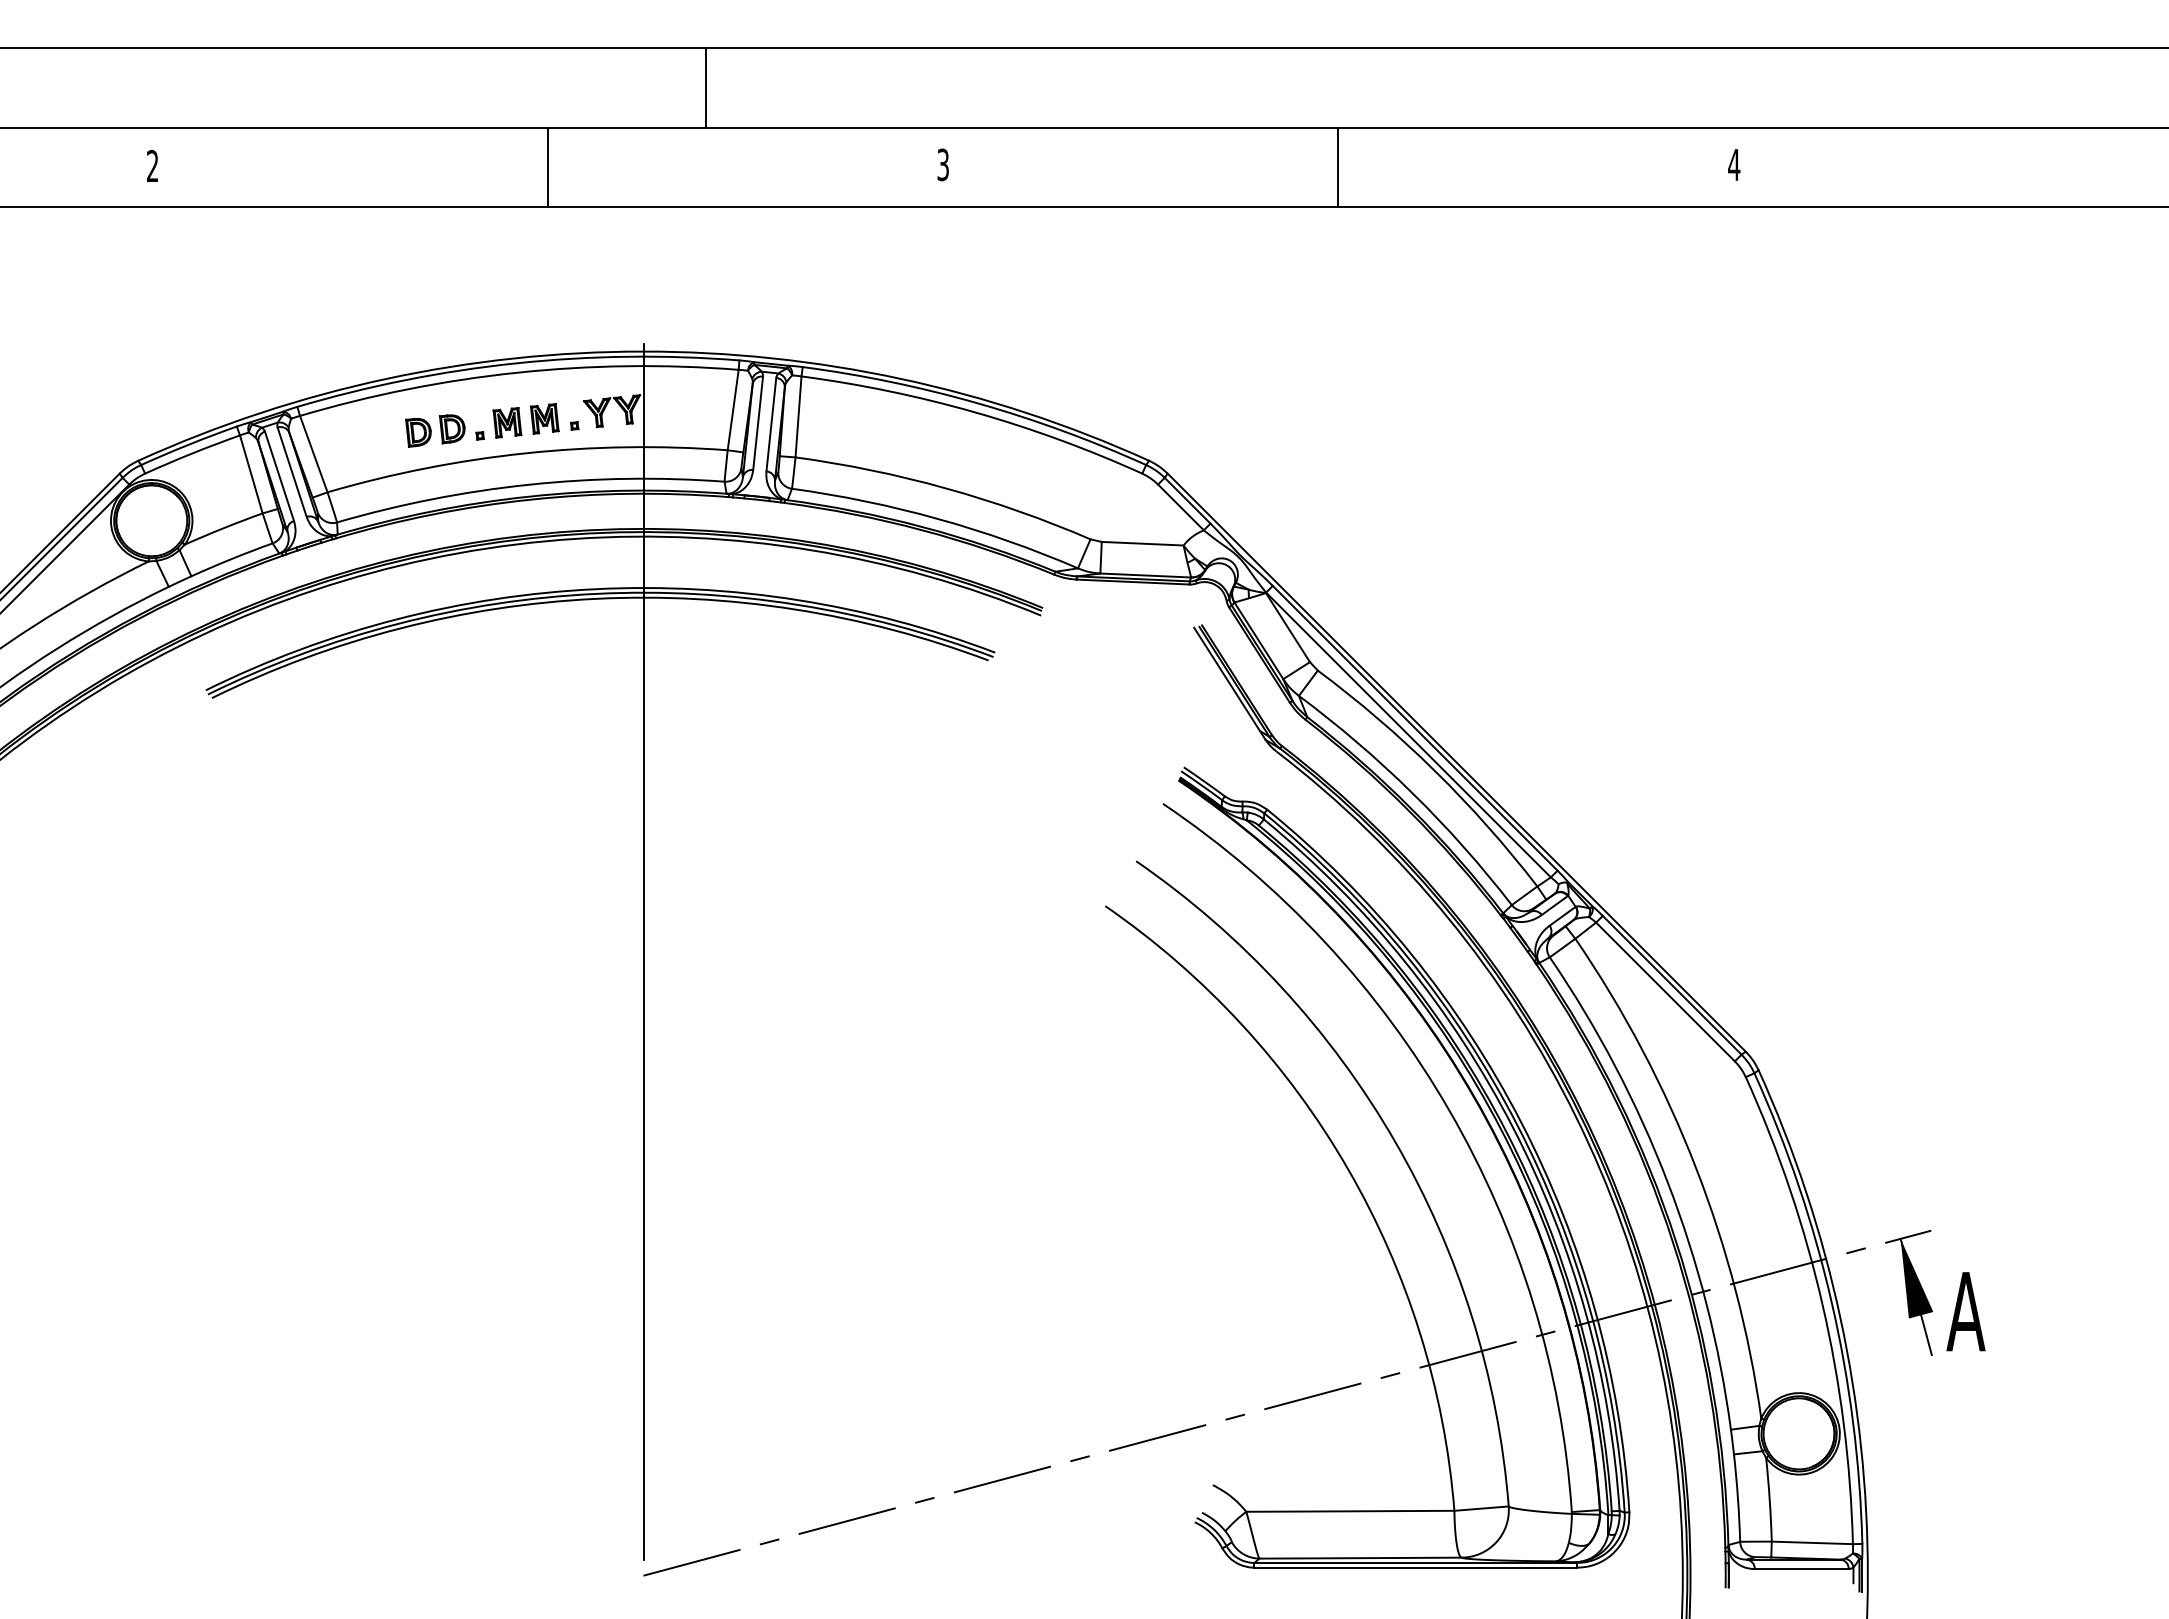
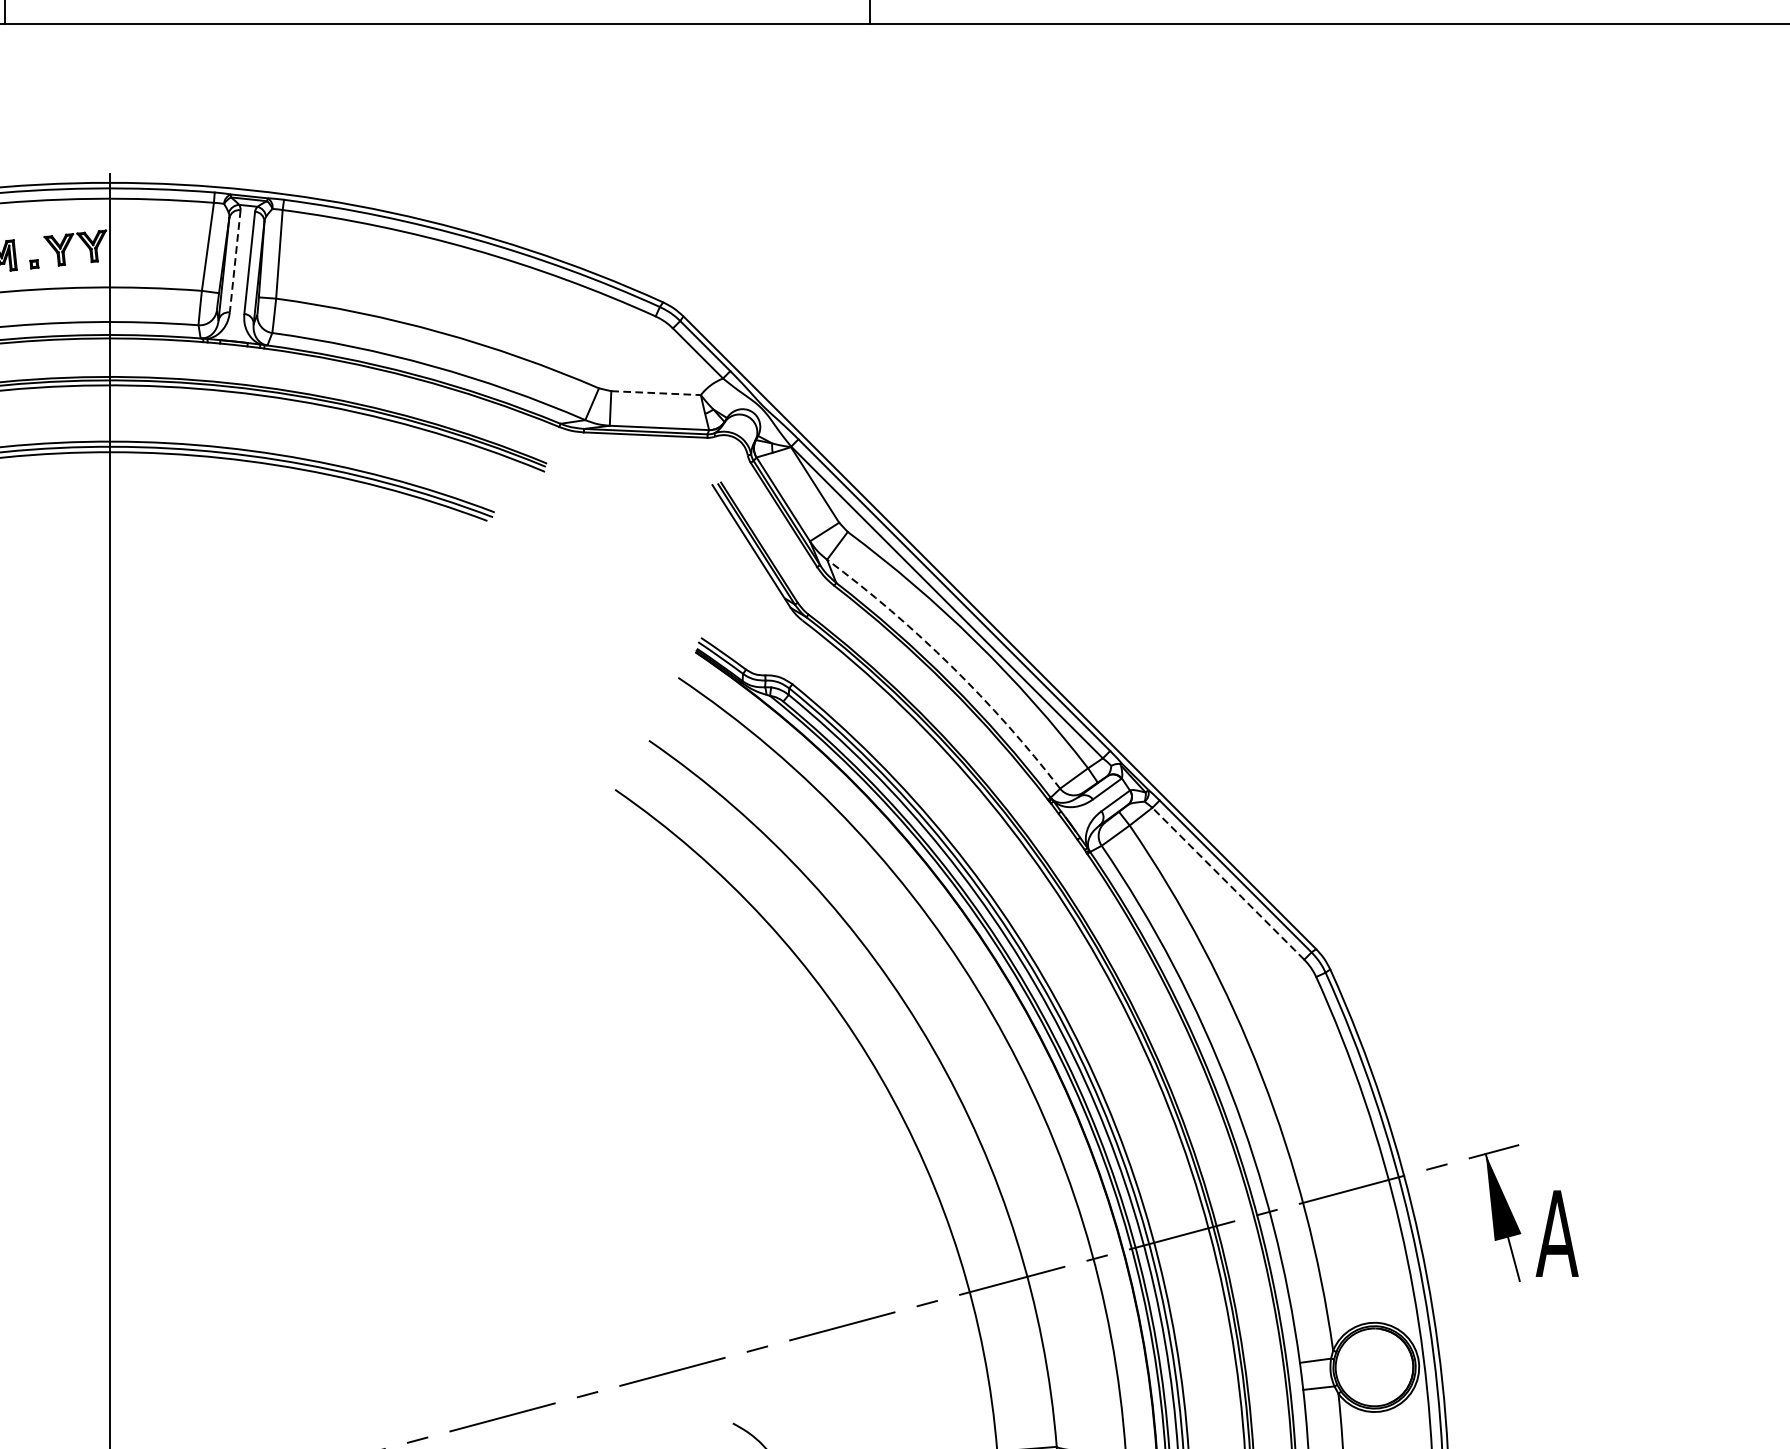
line: (758, 423) -> (235, 261), solid -> dashed
line: (1142, 543) -> (655, 392), solid -> dashed
arc: (1412, 793) -> (951, 666), solid -> dashed
line: (1665, 991) -> (1228, 883), solid -> dashed

